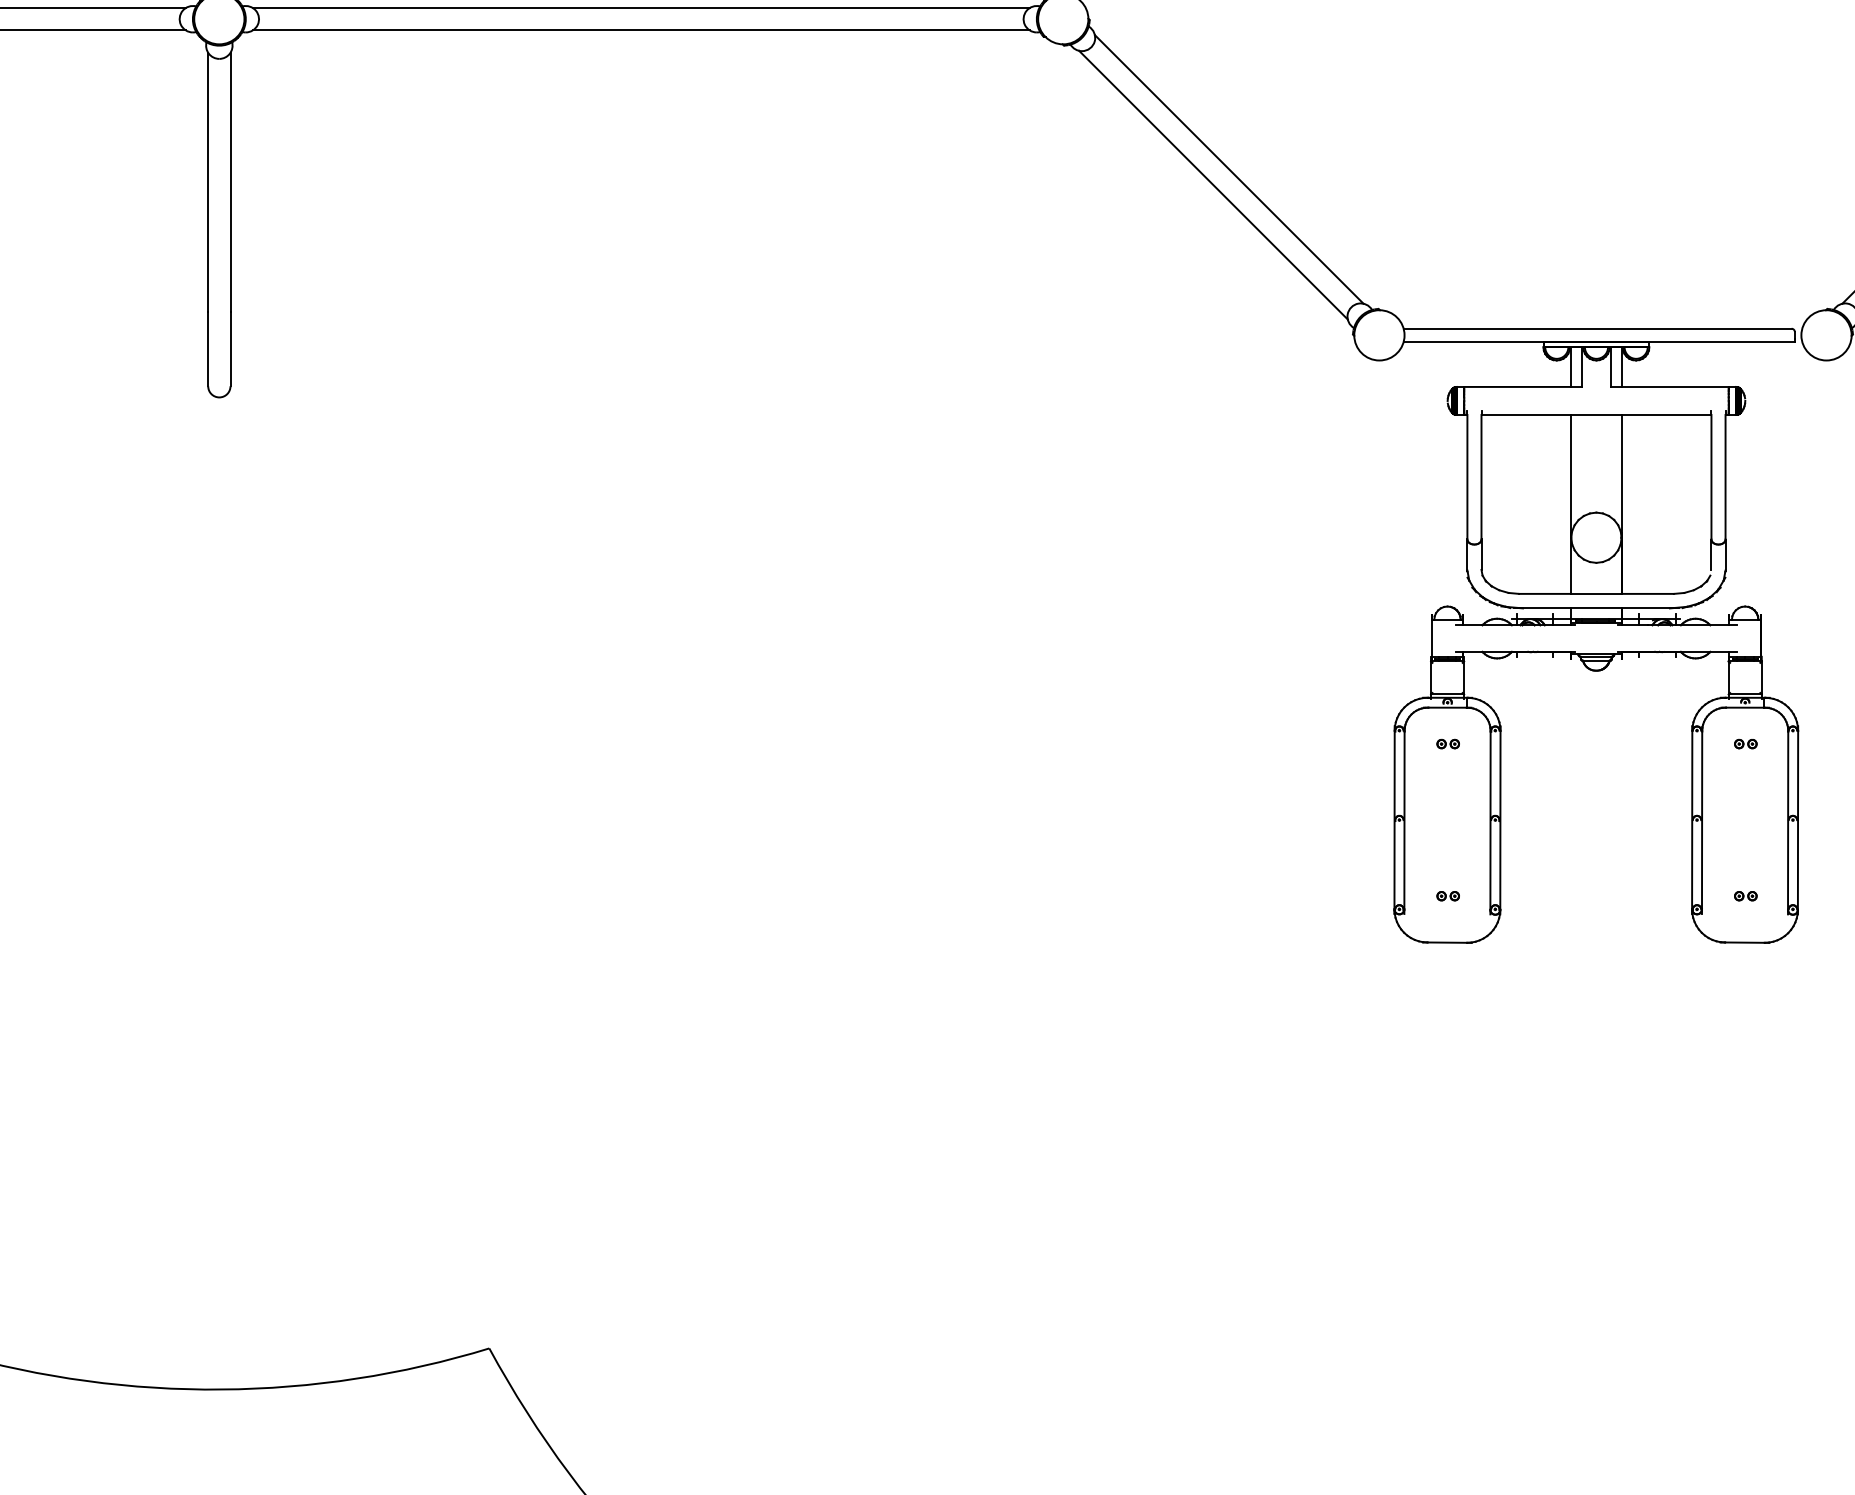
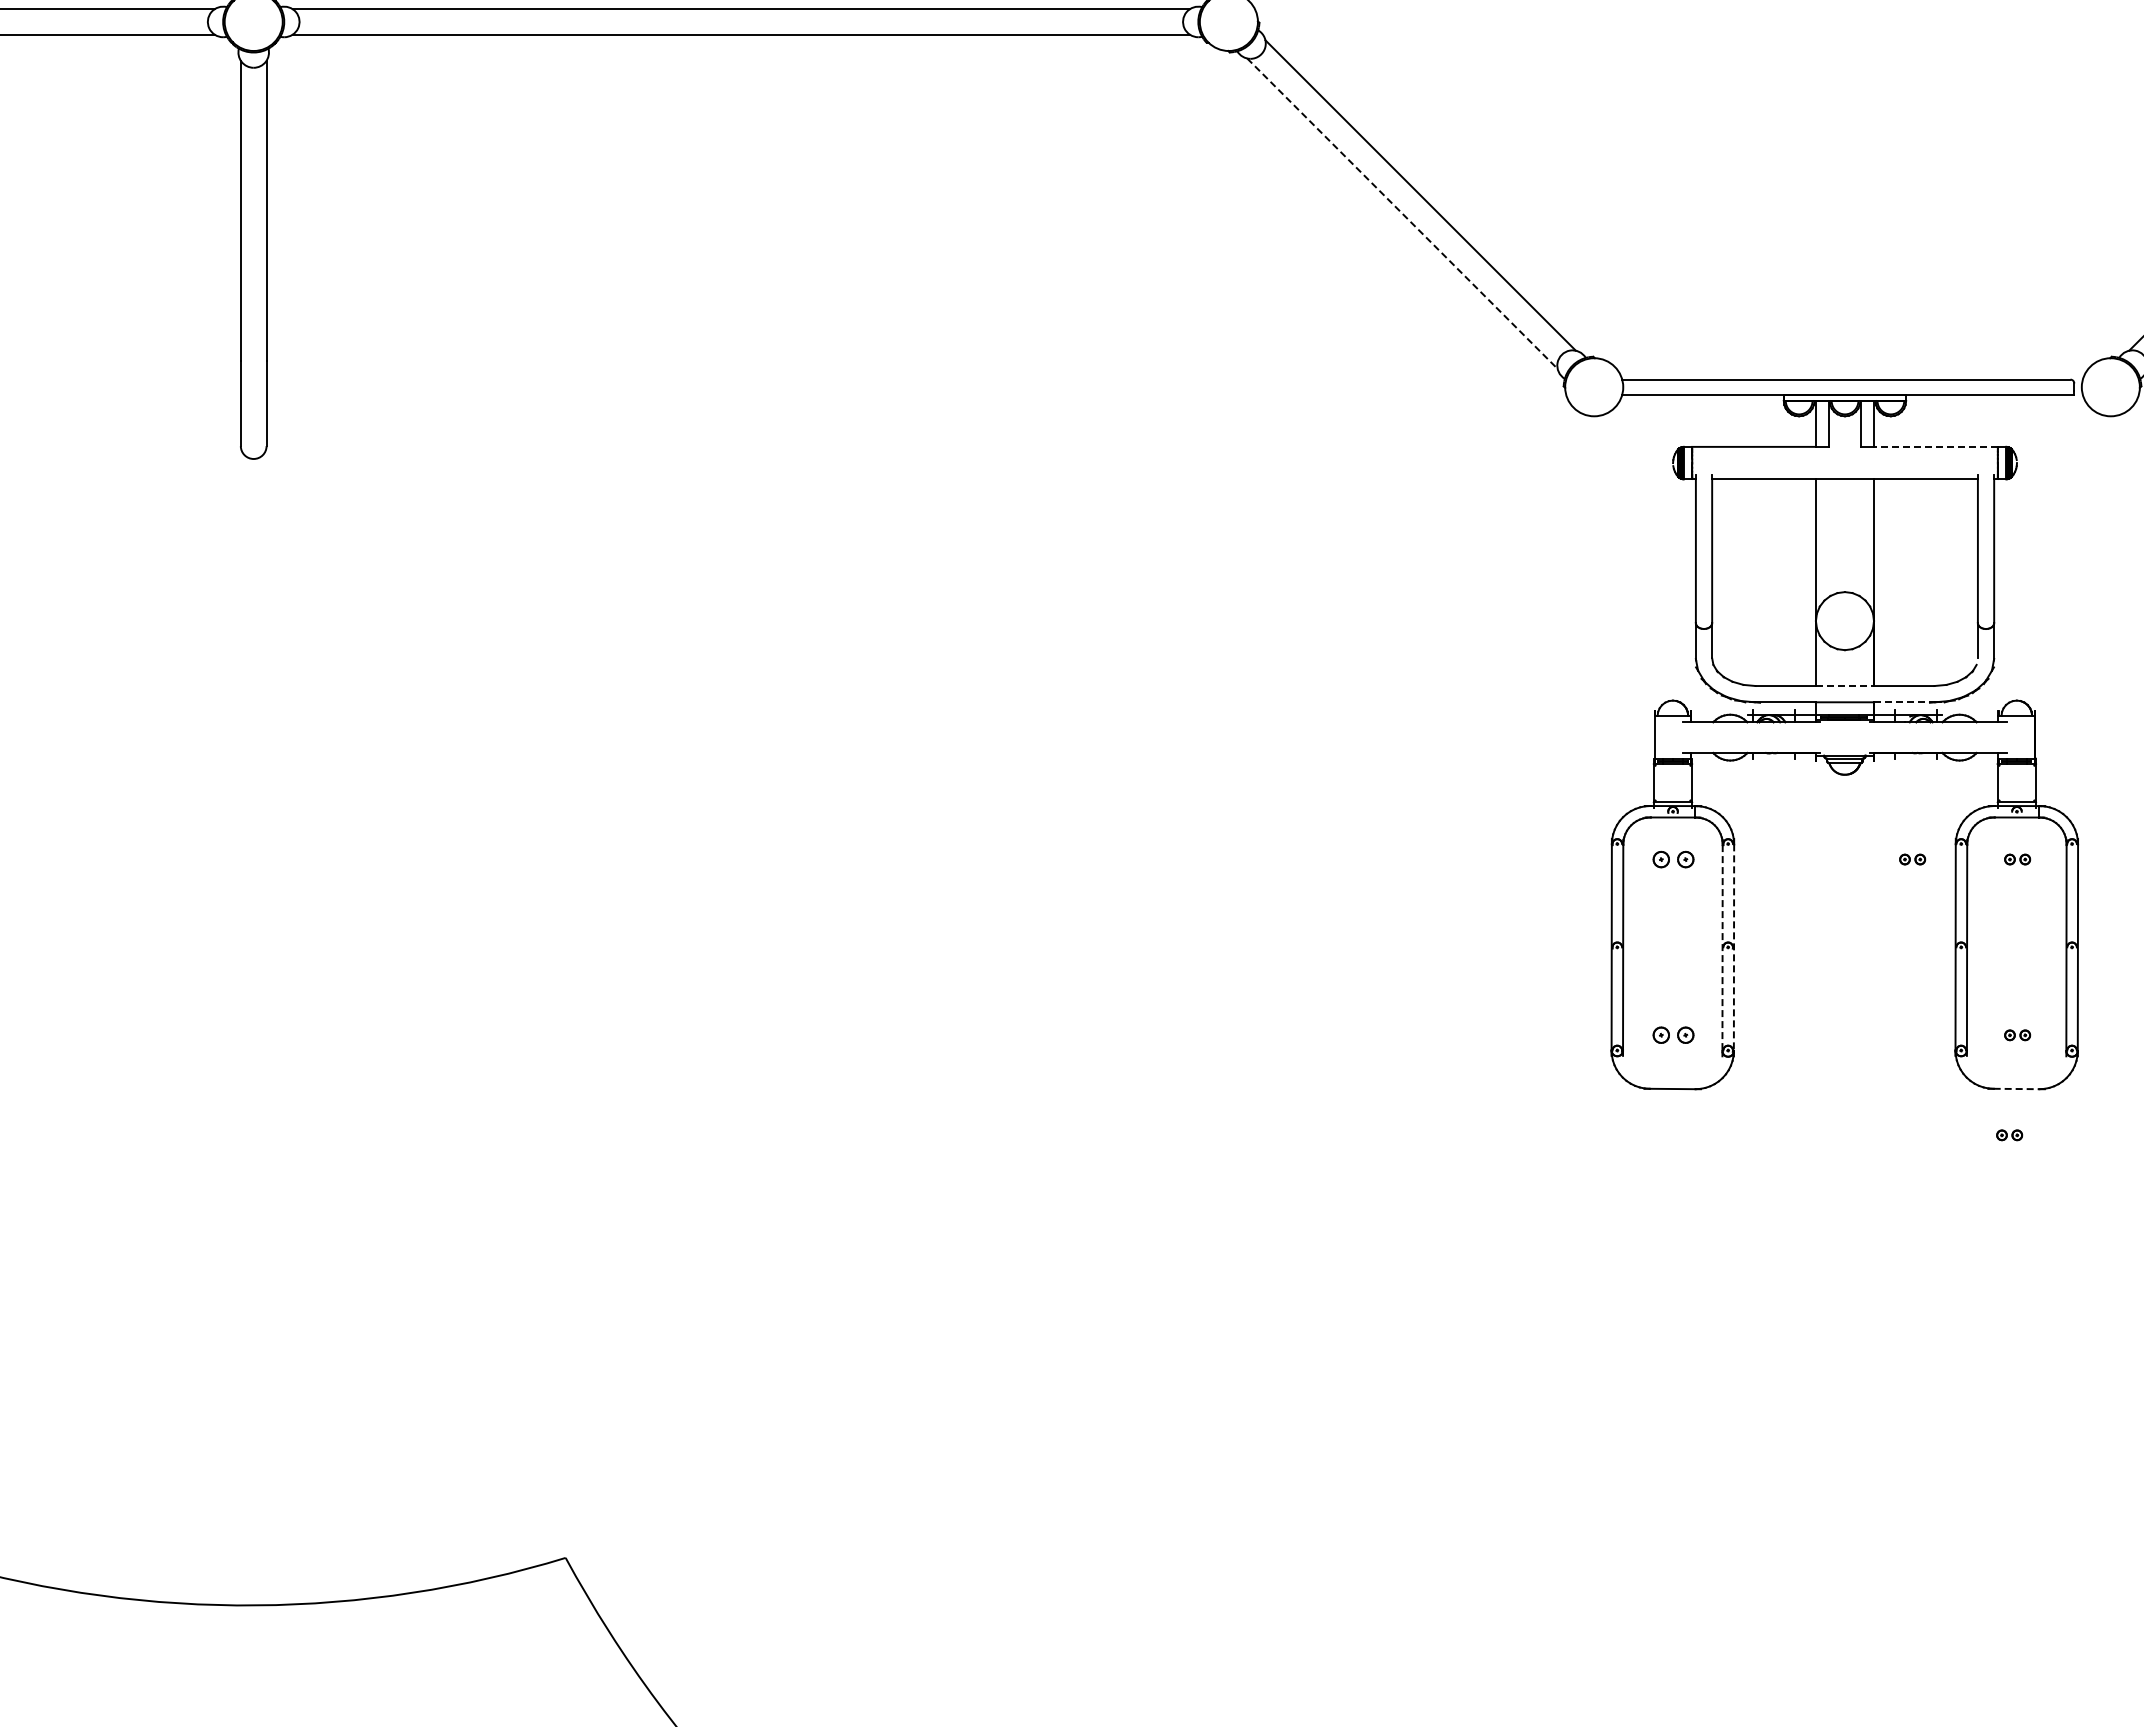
line: (1213, 184) -> (1402, 213), solid -> dashed
line: (1674, 386) -> (1935, 446), solid -> dashed
line: (1596, 594) -> (1845, 686), solid -> dashed
line: (1647, 608) -> (1904, 702), solid -> dashed
part: (1448, 744) -> (1673, 859), size x1.6
part: (1654, 744) -> (1912, 859), added
line: (1490, 821) -> (1722, 948), solid -> dashed
line: (1500, 821) -> (1734, 948), solid -> dashed
part: (1448, 896) -> (1673, 1035), size x1.6
line: (1744, 943) -> (2016, 1089), solid -> dashed
part: (1738, 982) -> (2009, 1135), added

